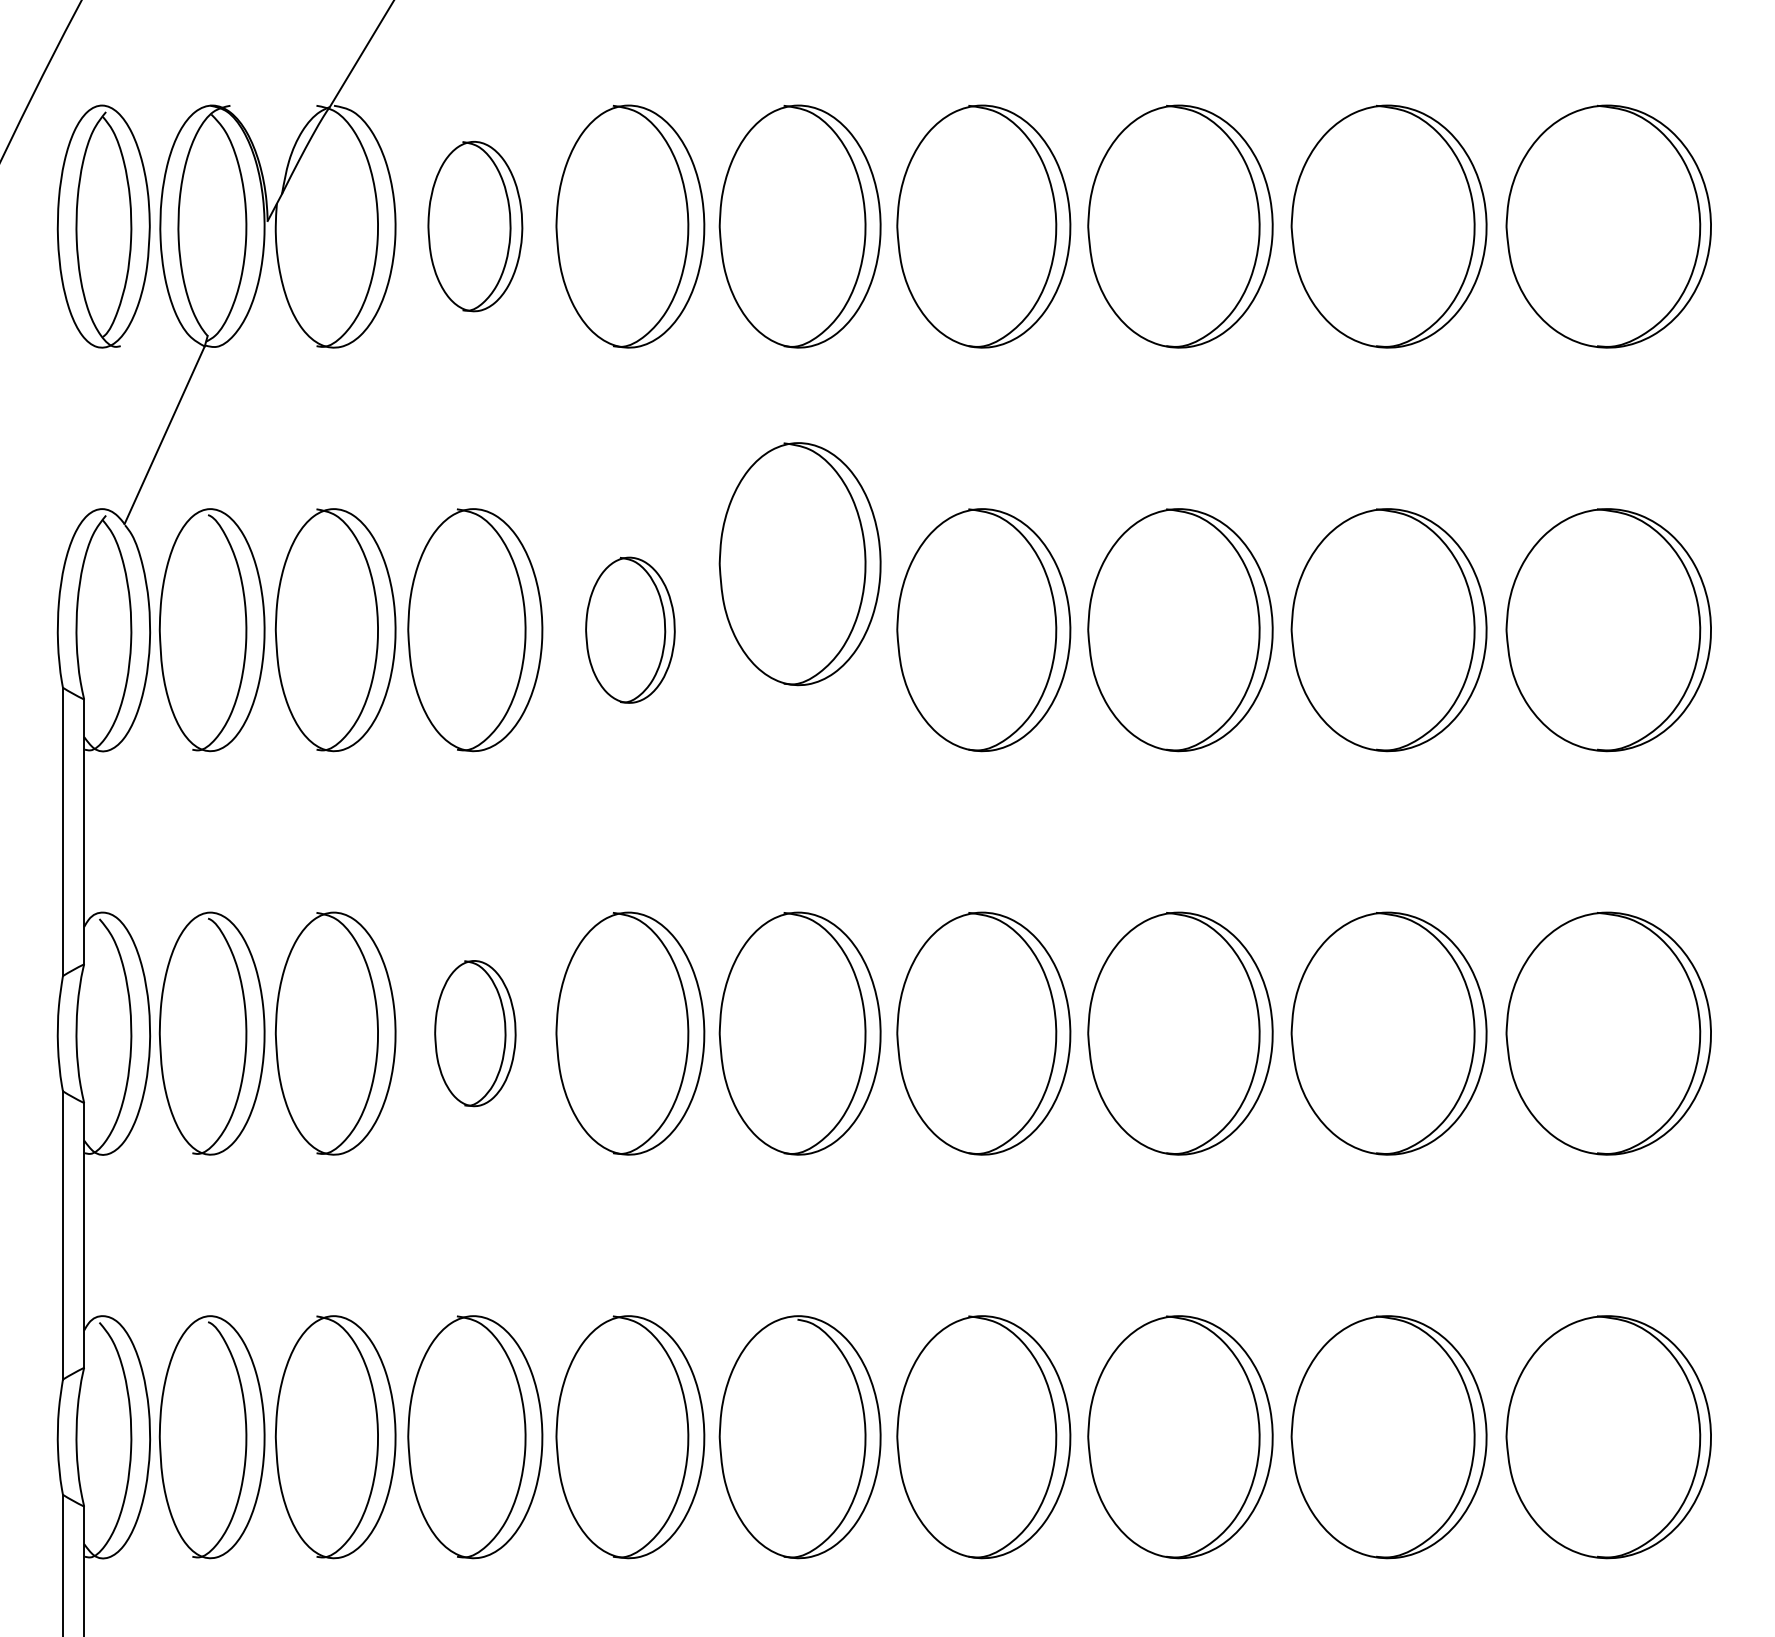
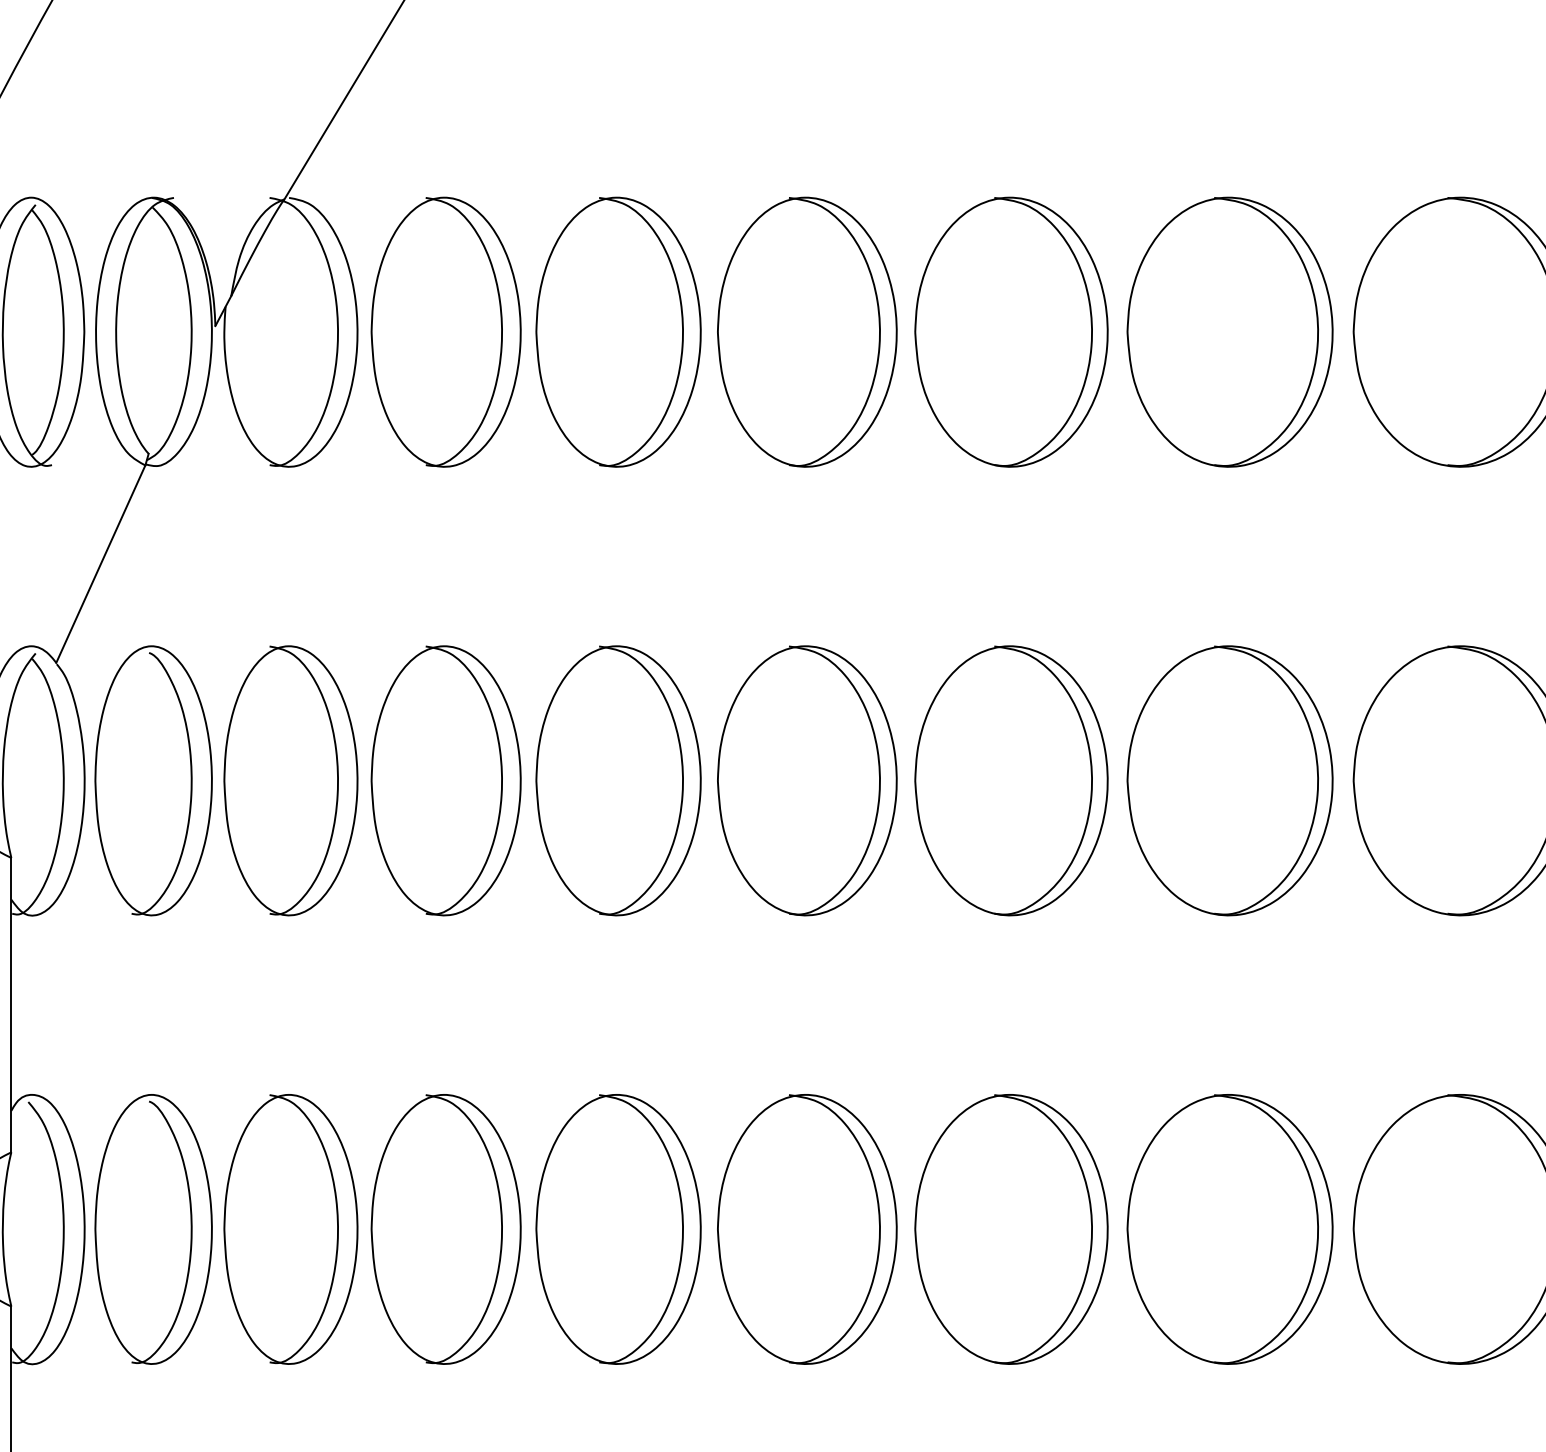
part: (475, 226) -> (446, 332), size x1.43
part: (799, 564) -> (806, 781), moved
part: (630, 630) -> (618, 781), size x1.67
part: (475, 1033) -> (446, 1229), size x1.67

